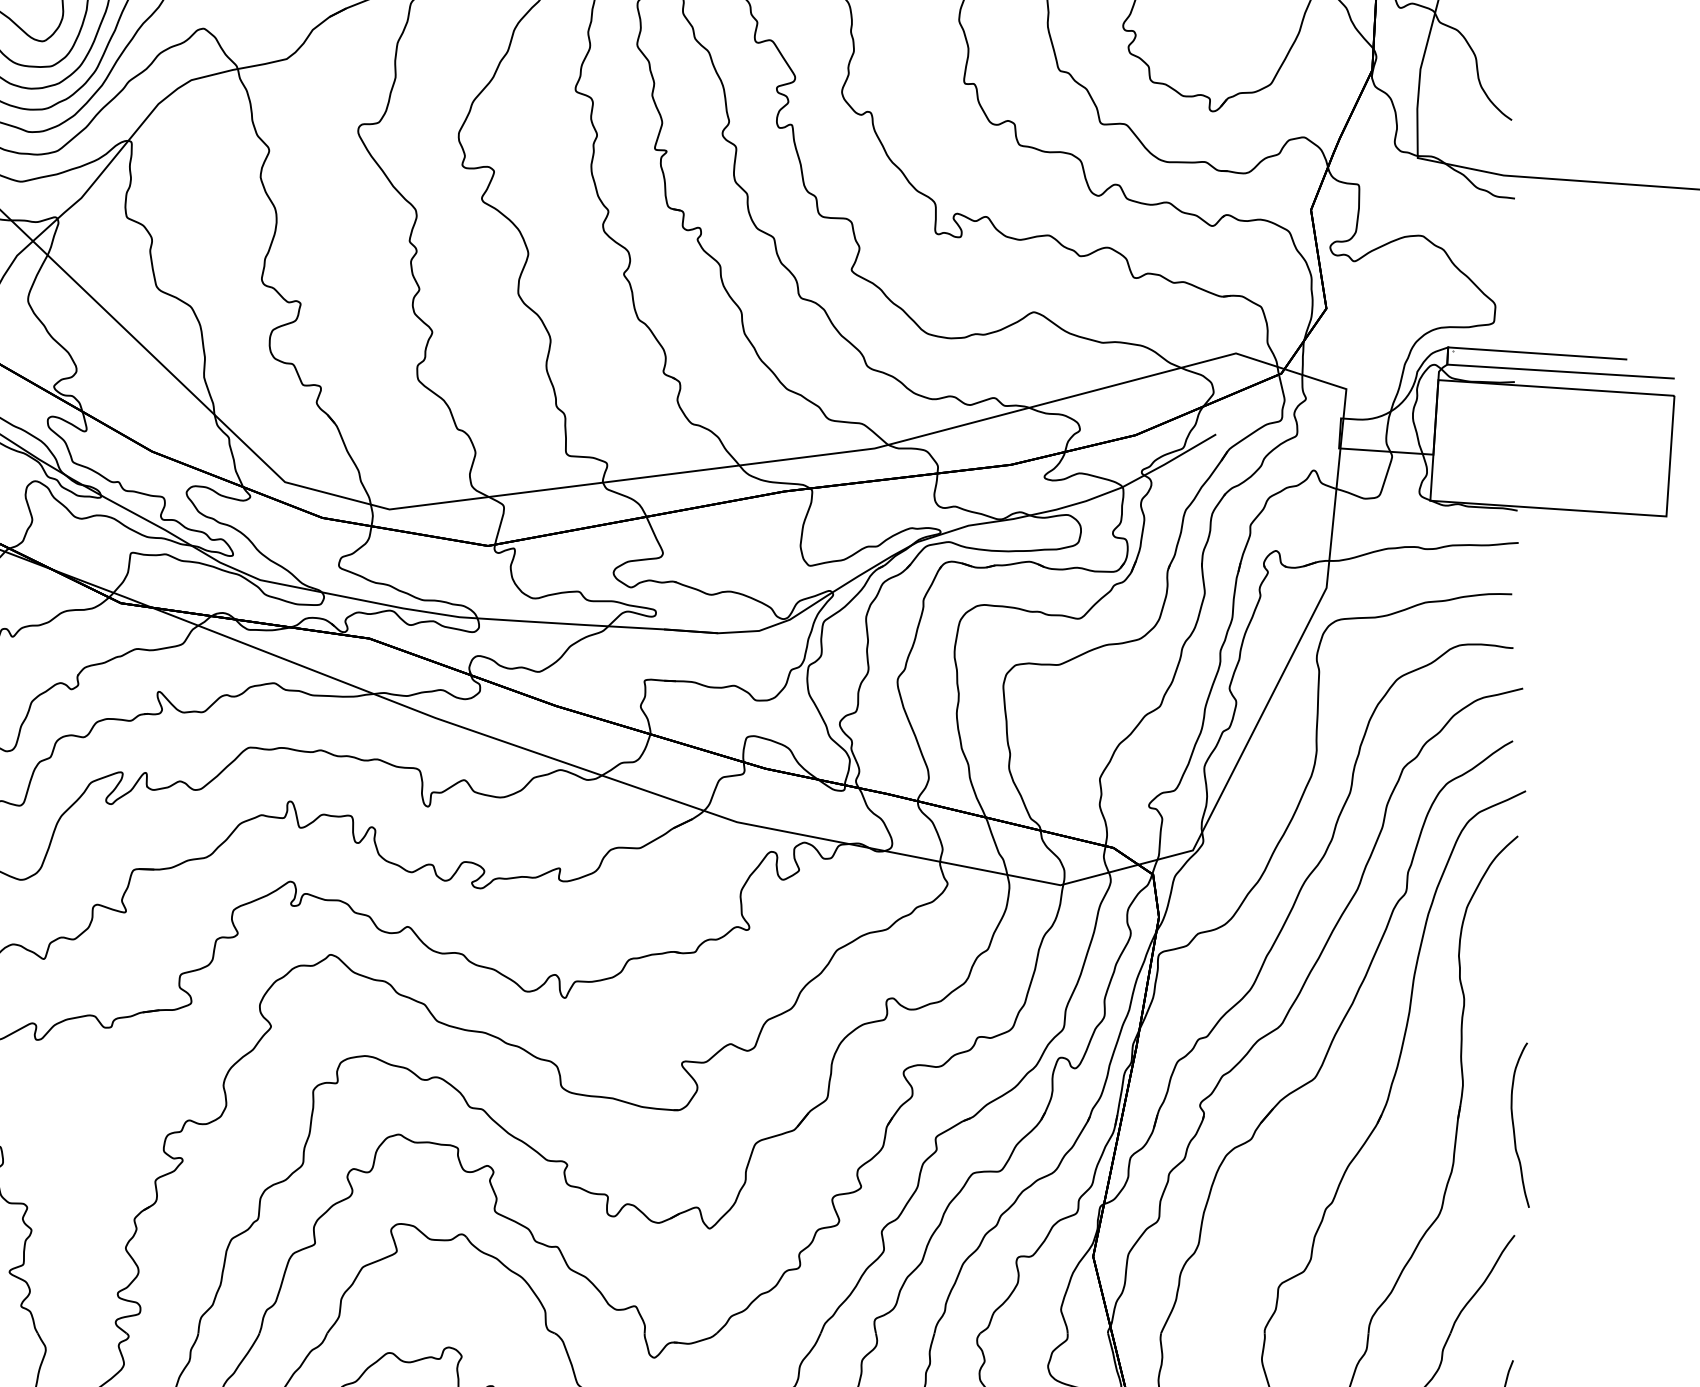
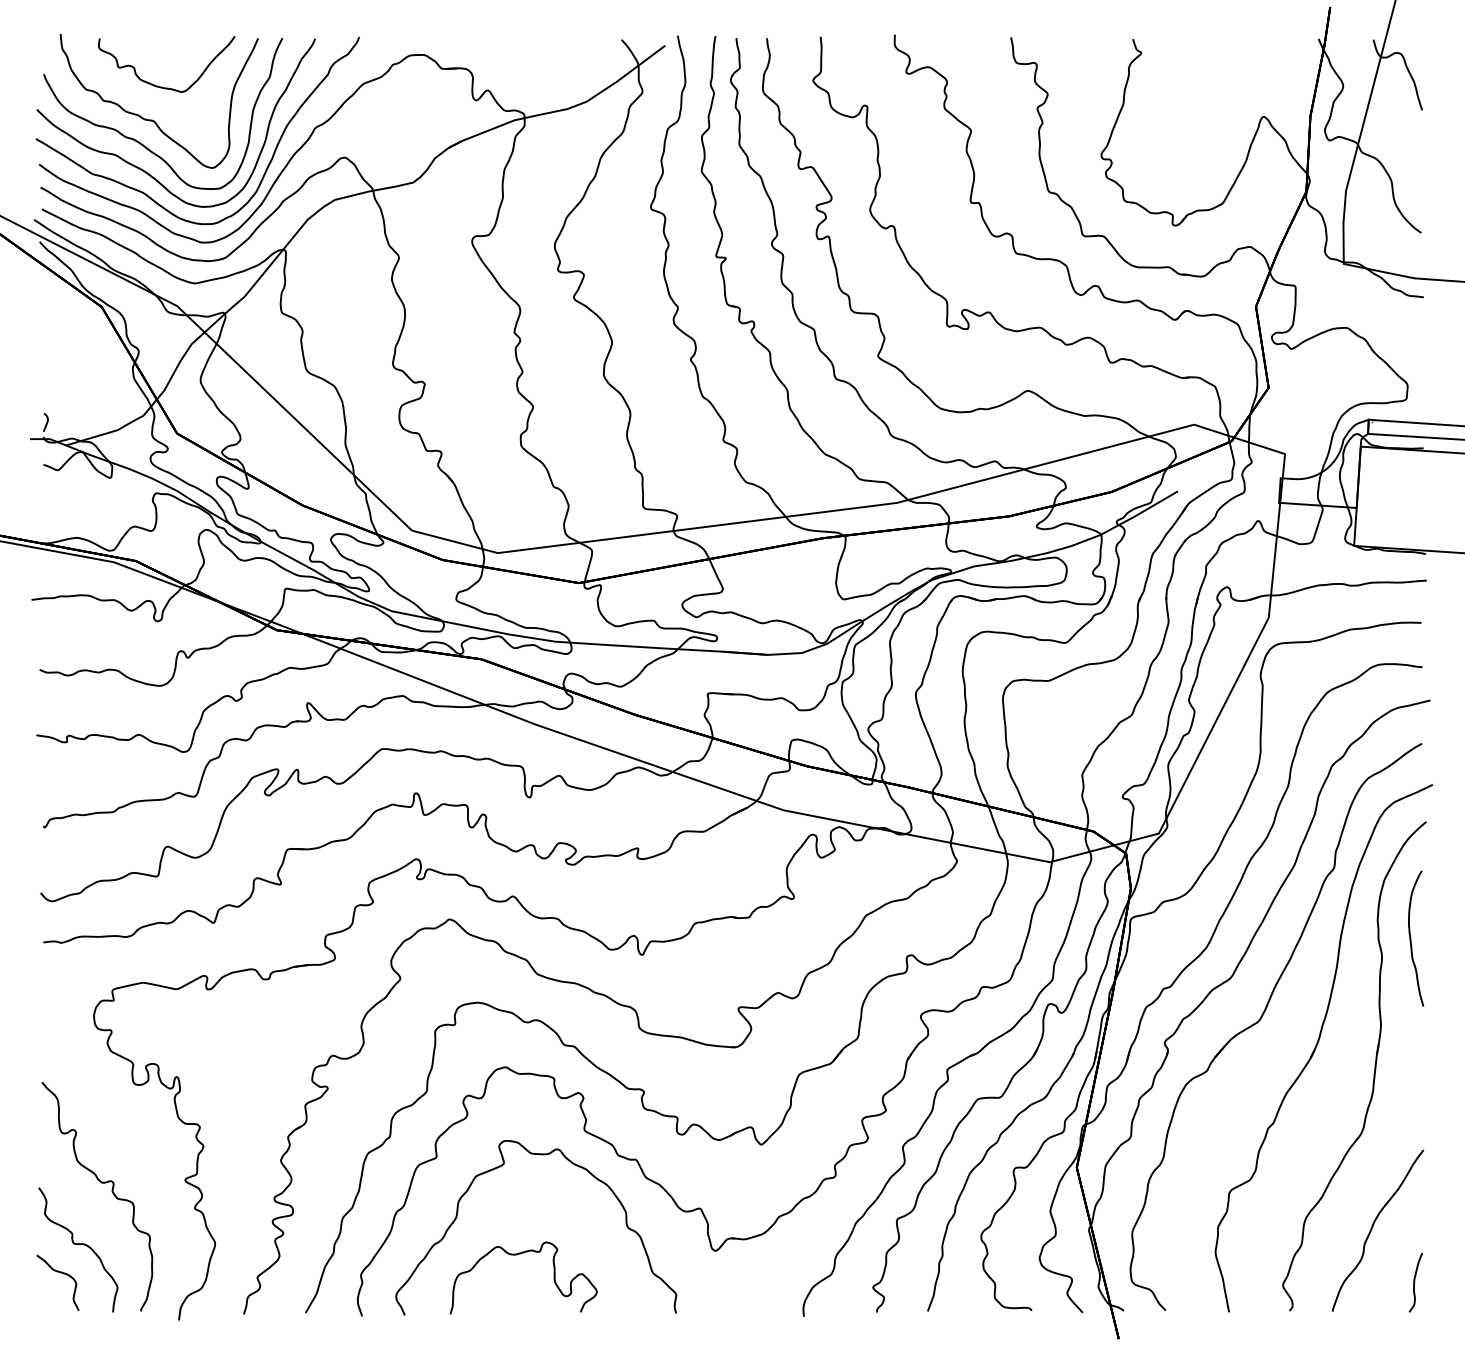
curve: (1514, 1125) -> (1411, 938), moved

